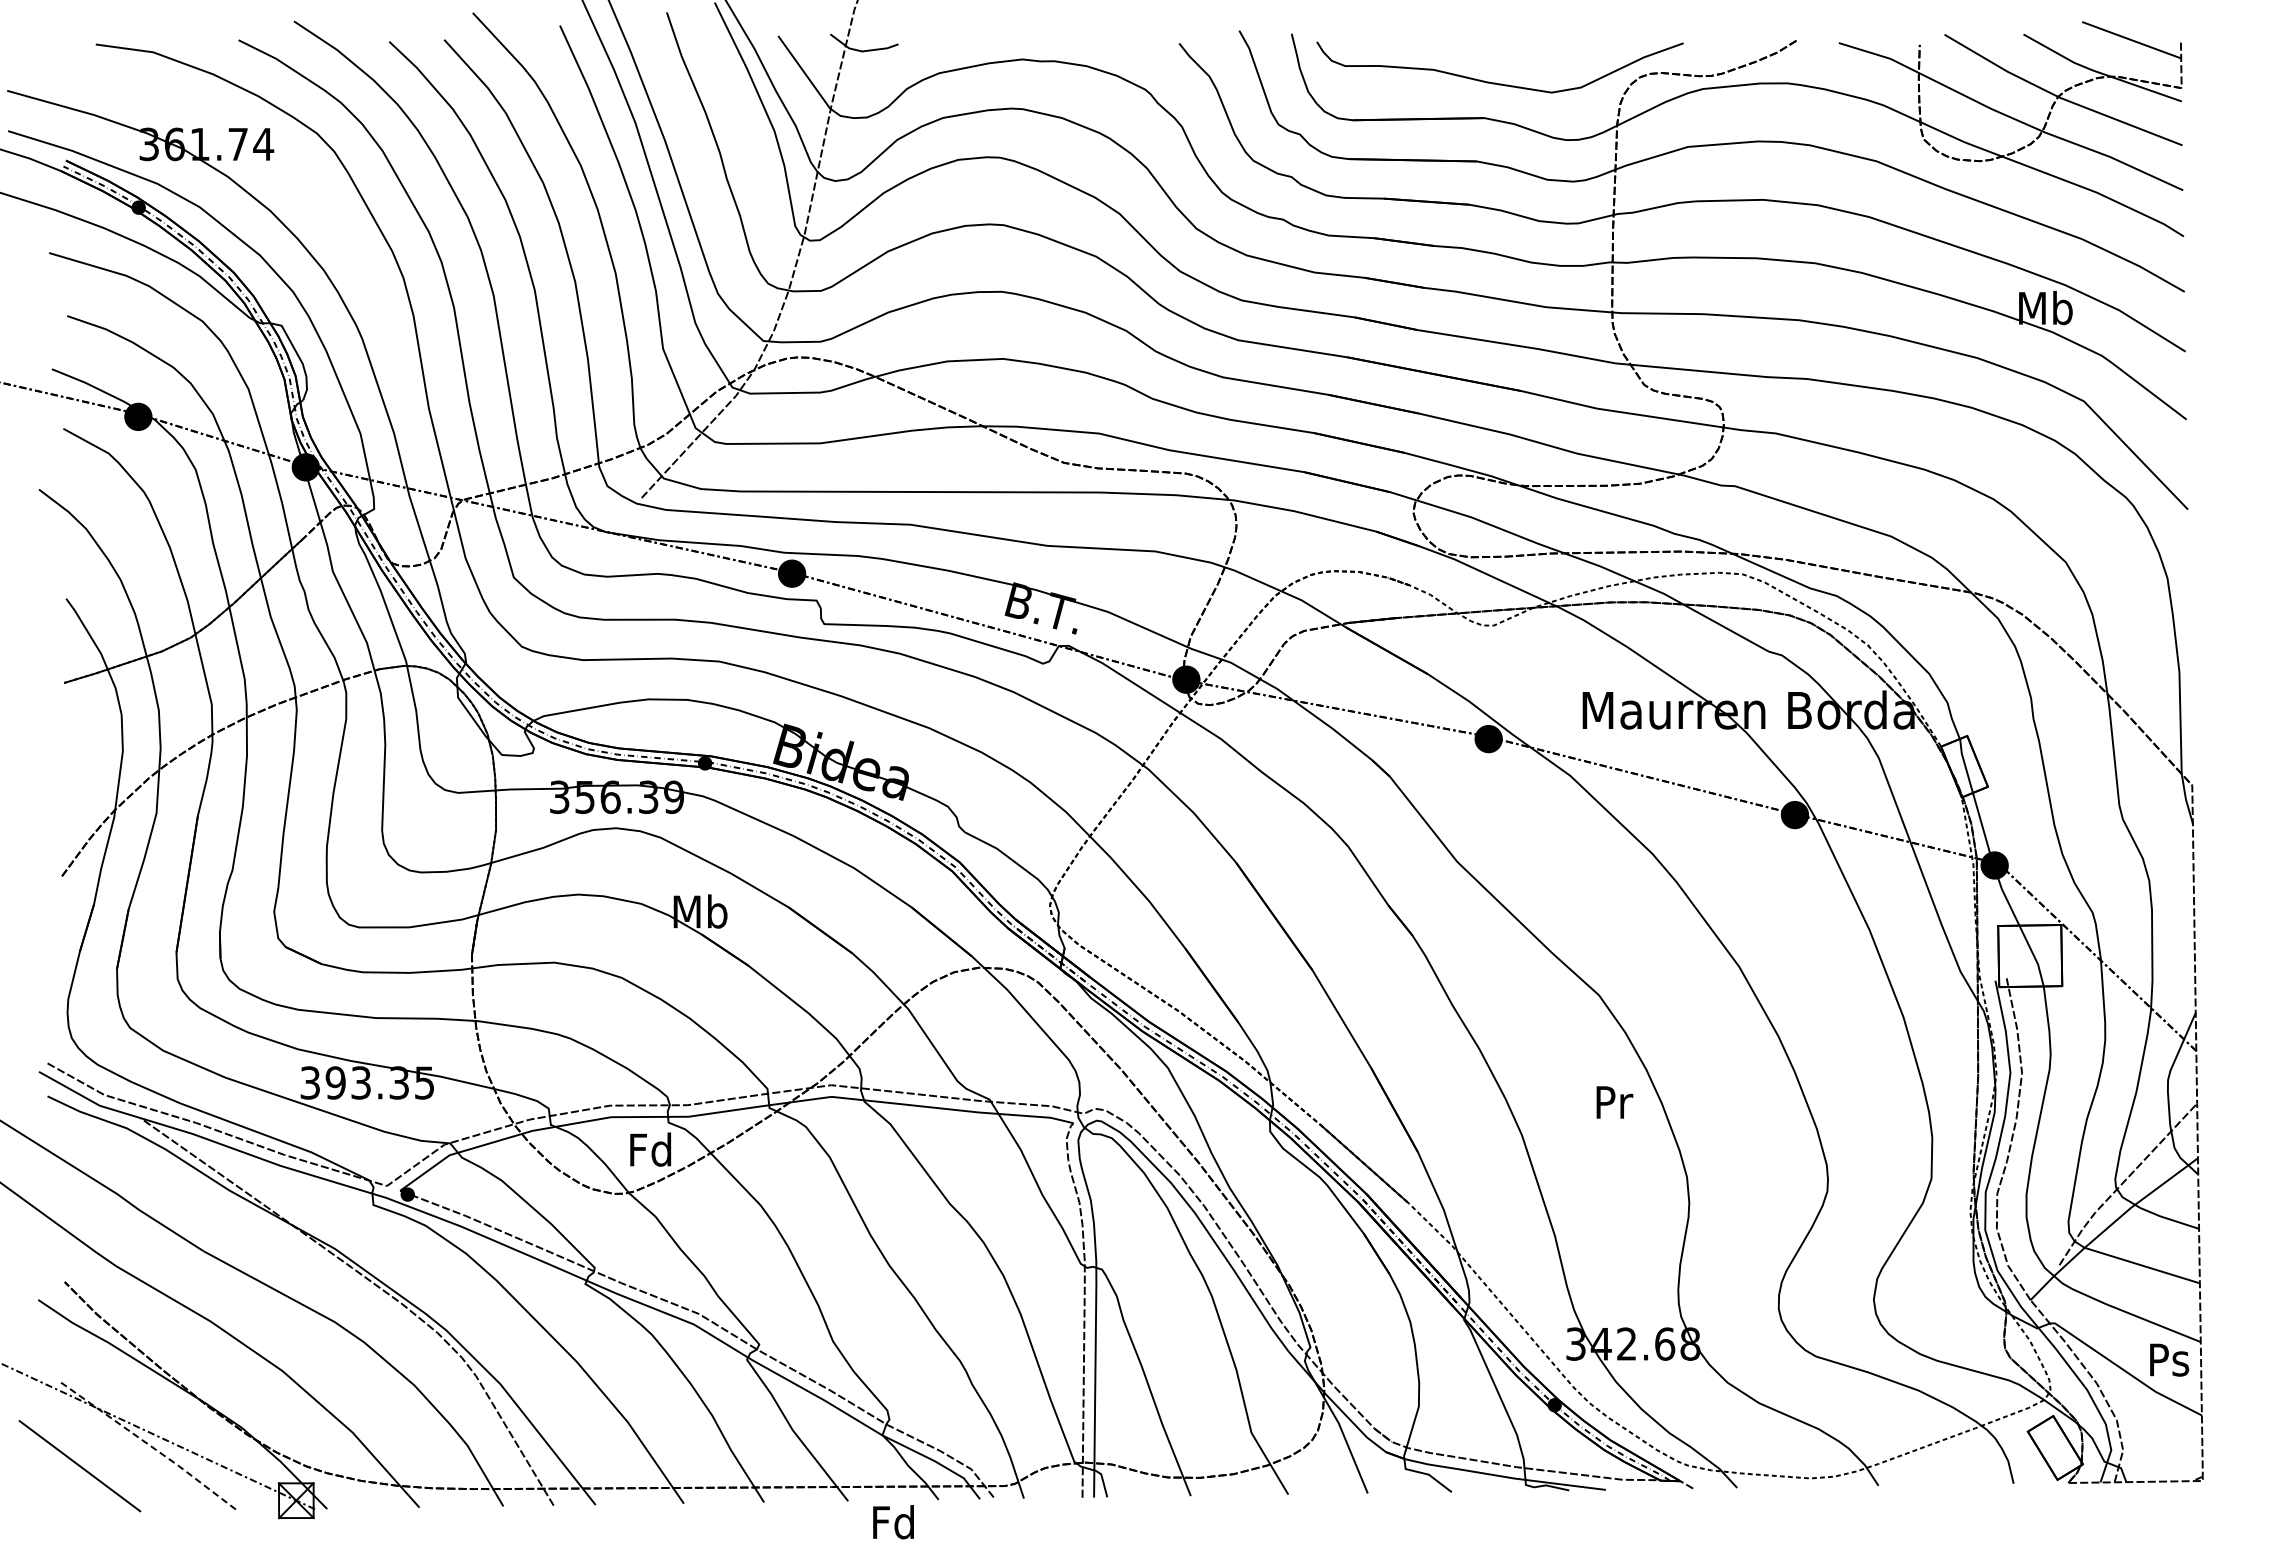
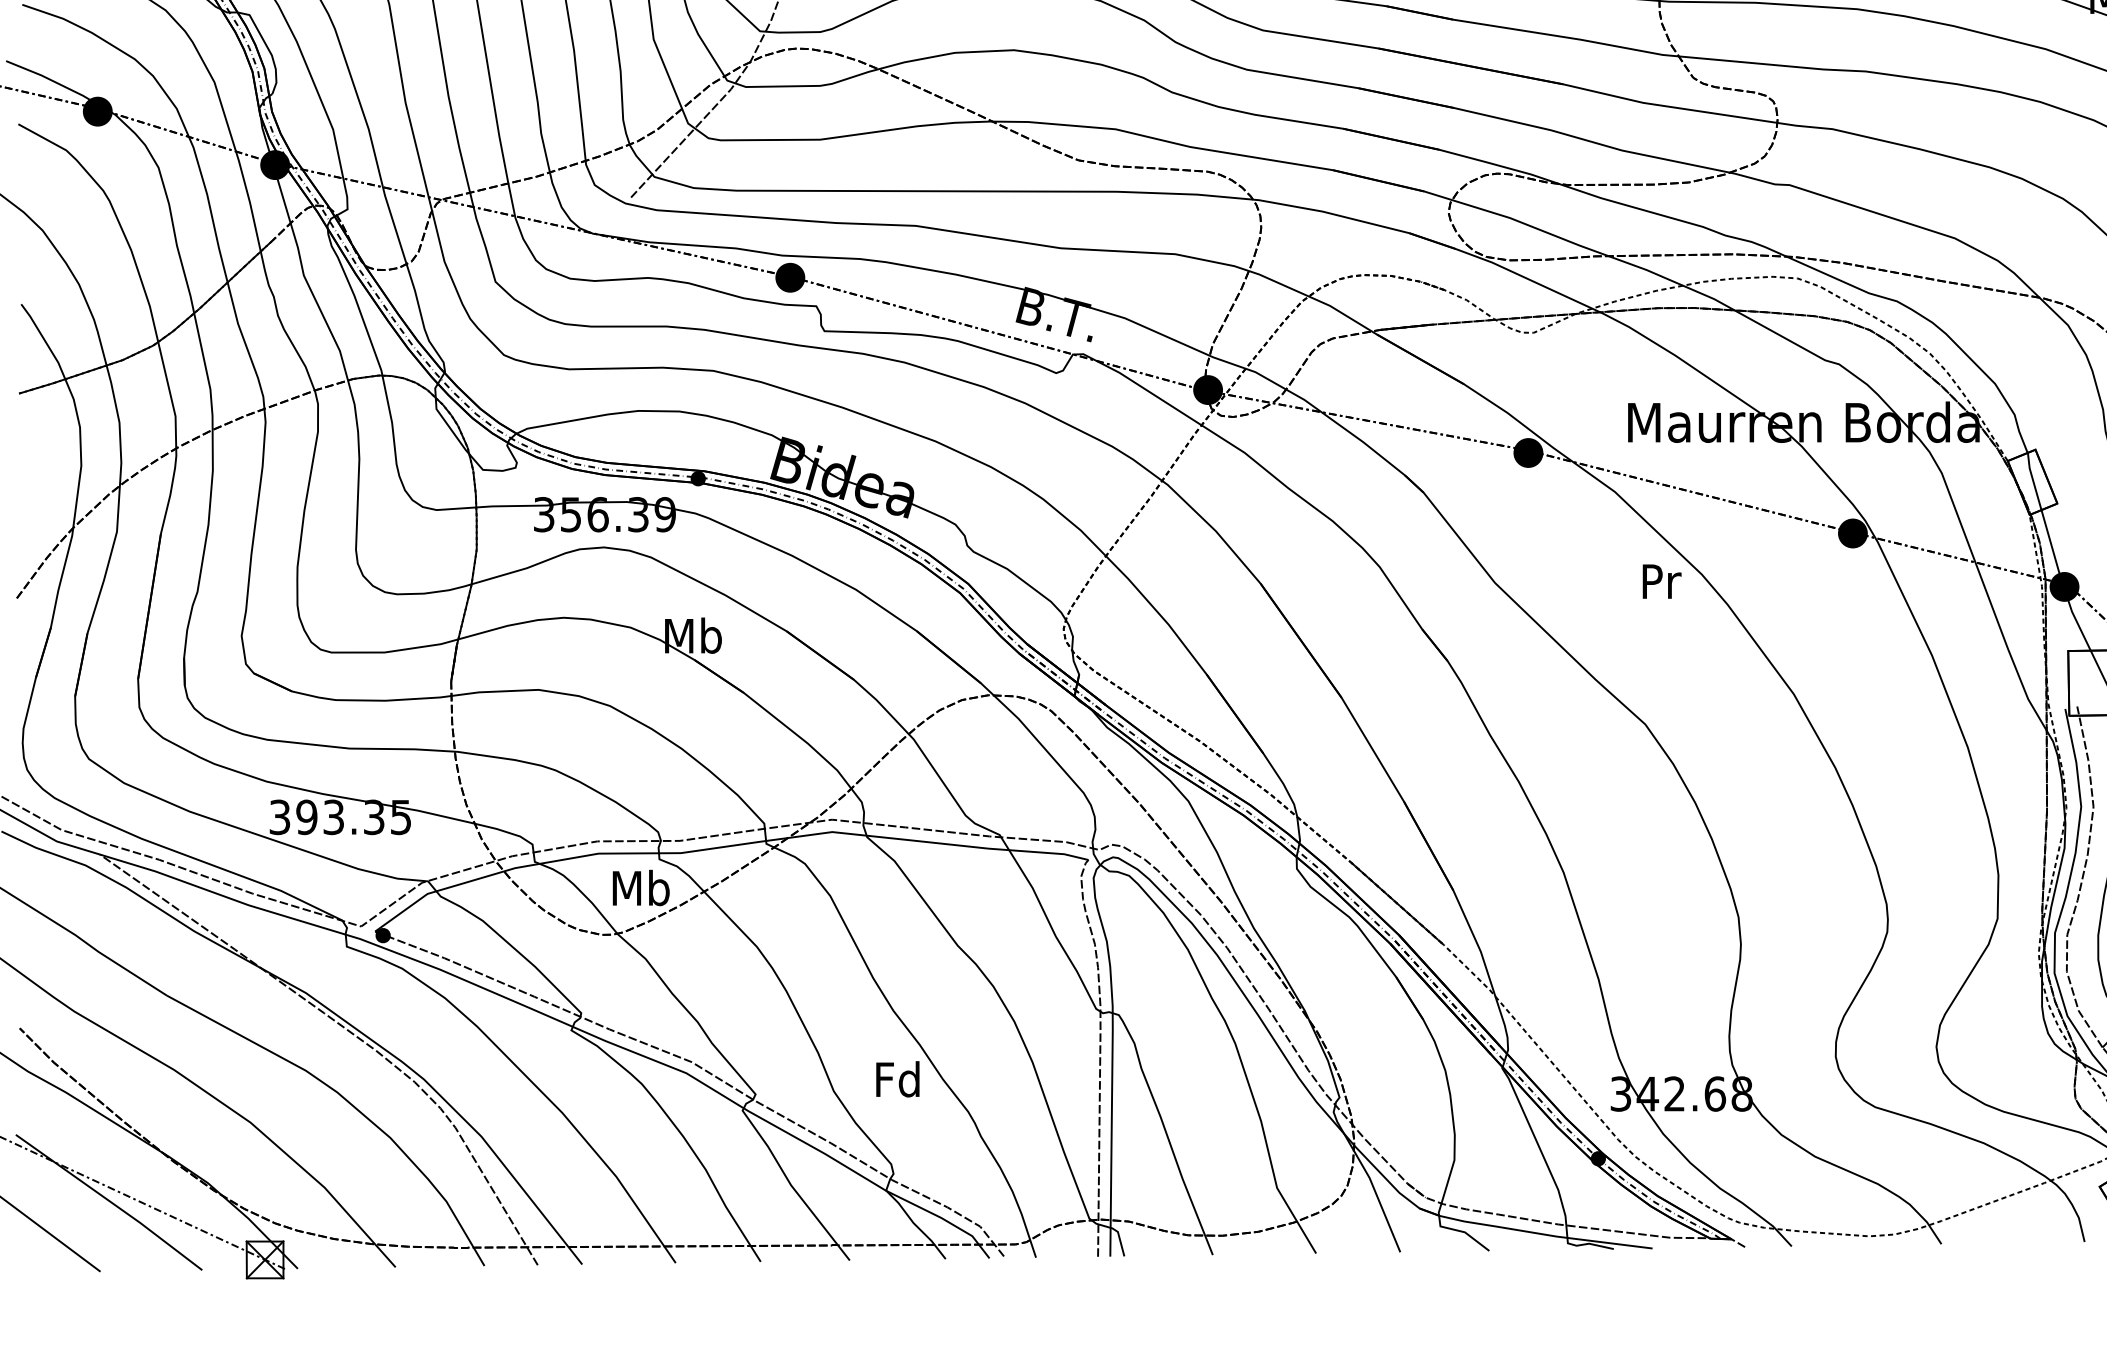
text: (1614, 1102) -> (1661, 581), moved
text: (651, 1149) -> (641, 887), Fd -> Mb
line: (150, 1446) -> (110, 1202), dashed -> solid
text: (893, 1522) -> (897, 1079), moved

